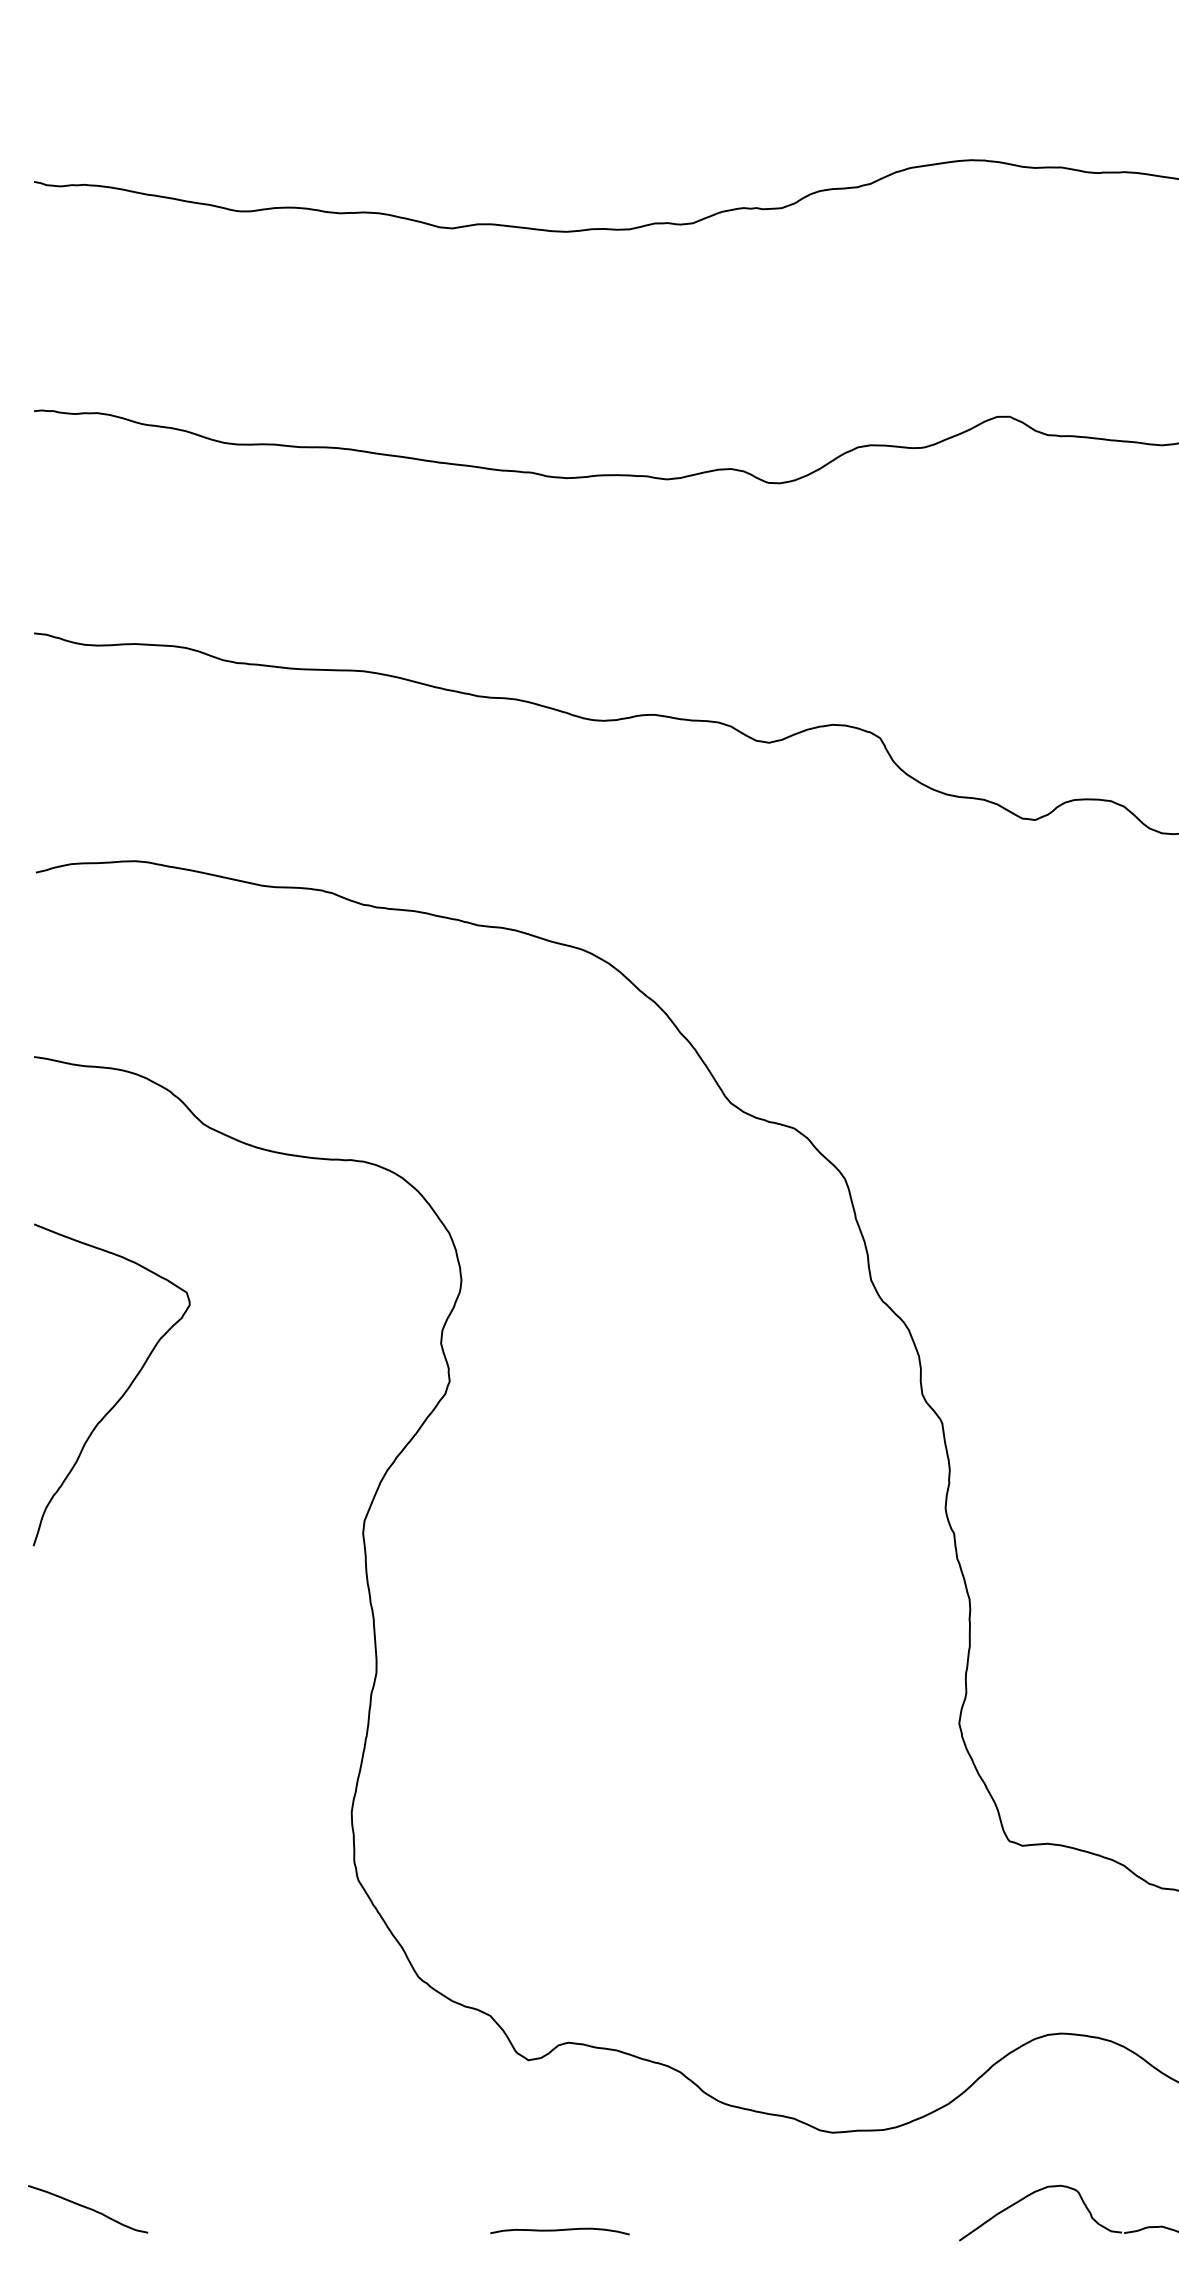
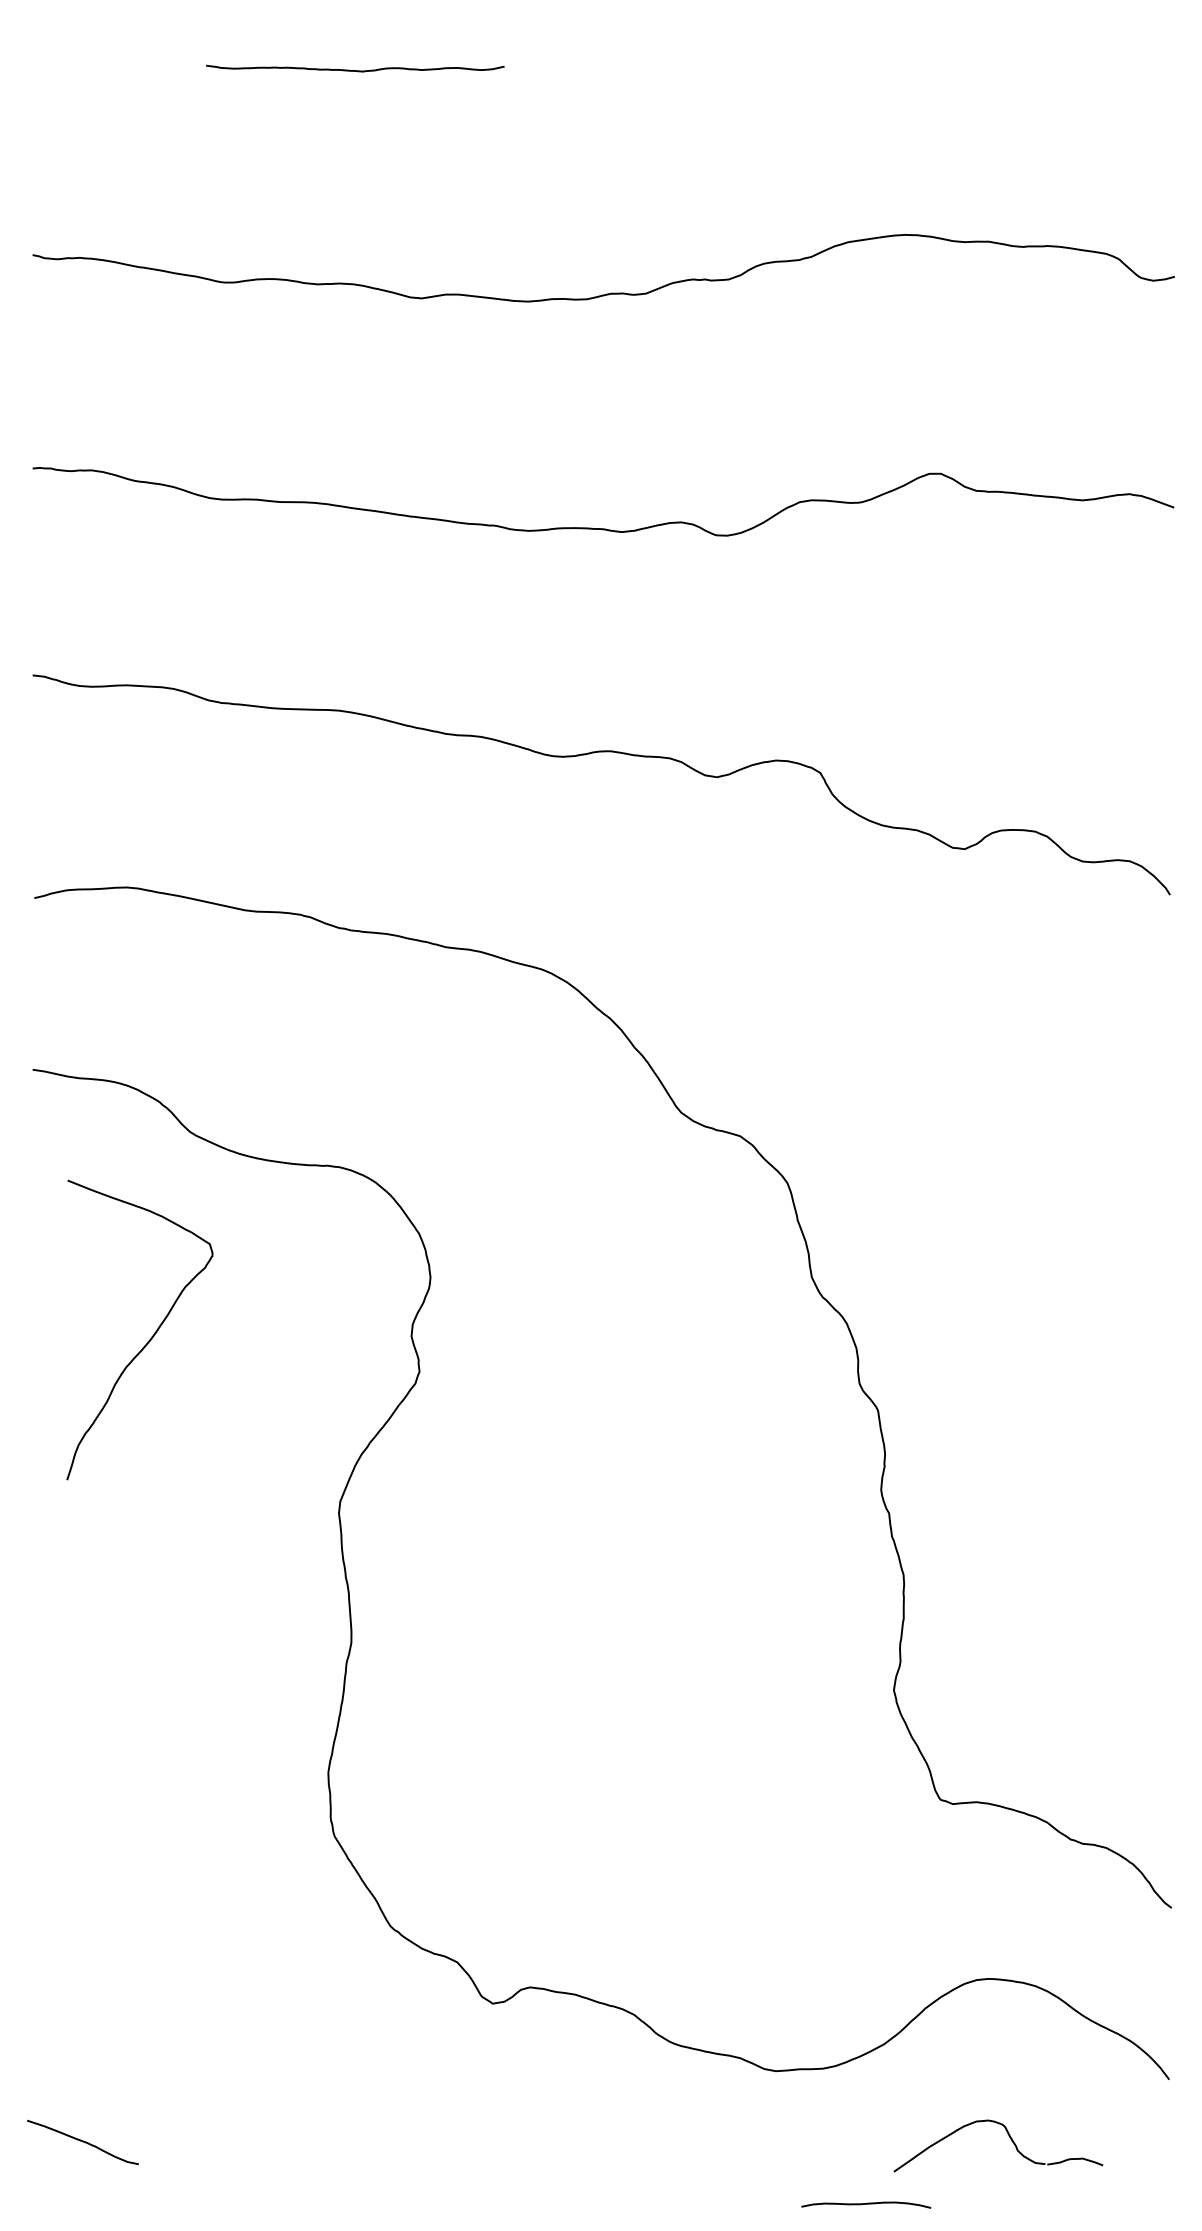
curve: (124, 1391) -> (151, 1336), moved
curve: (560, 2230) -> (866, 2204), moved

